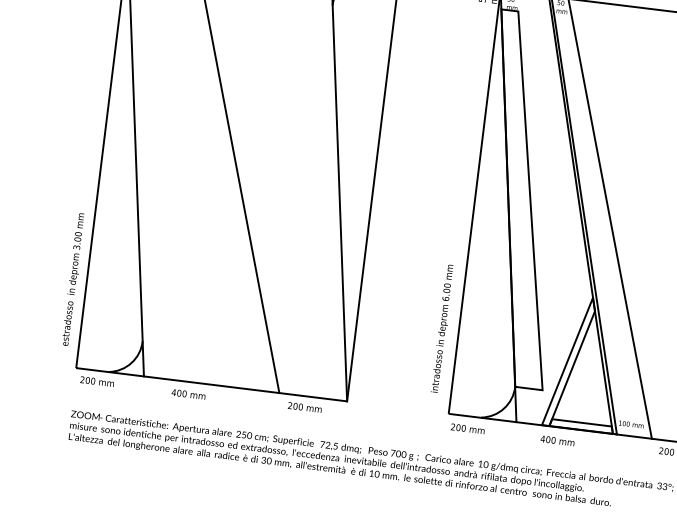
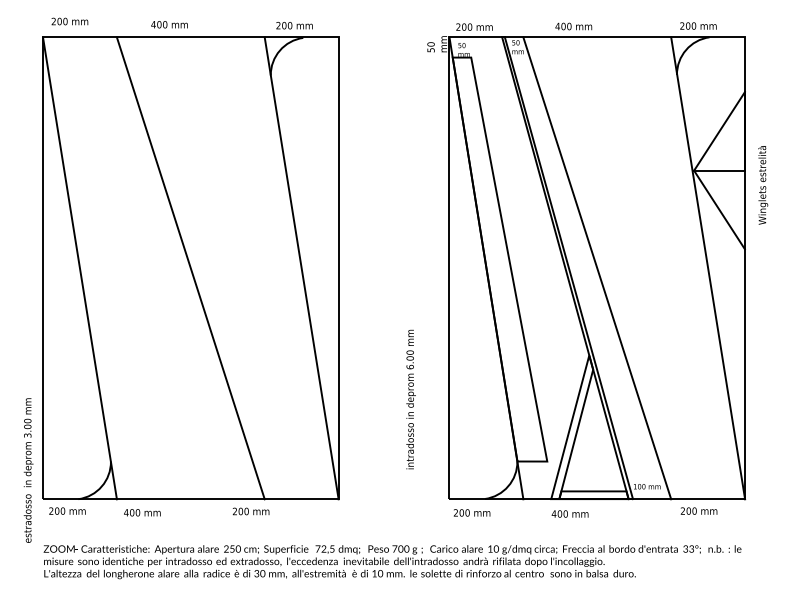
text: (73, 279) -> (28, 470), moved
text: (442, 328) -> (410, 399), moved
text: (188, 394) -> (142, 512), moved
text: (304, 407) -> (250, 511), moved

